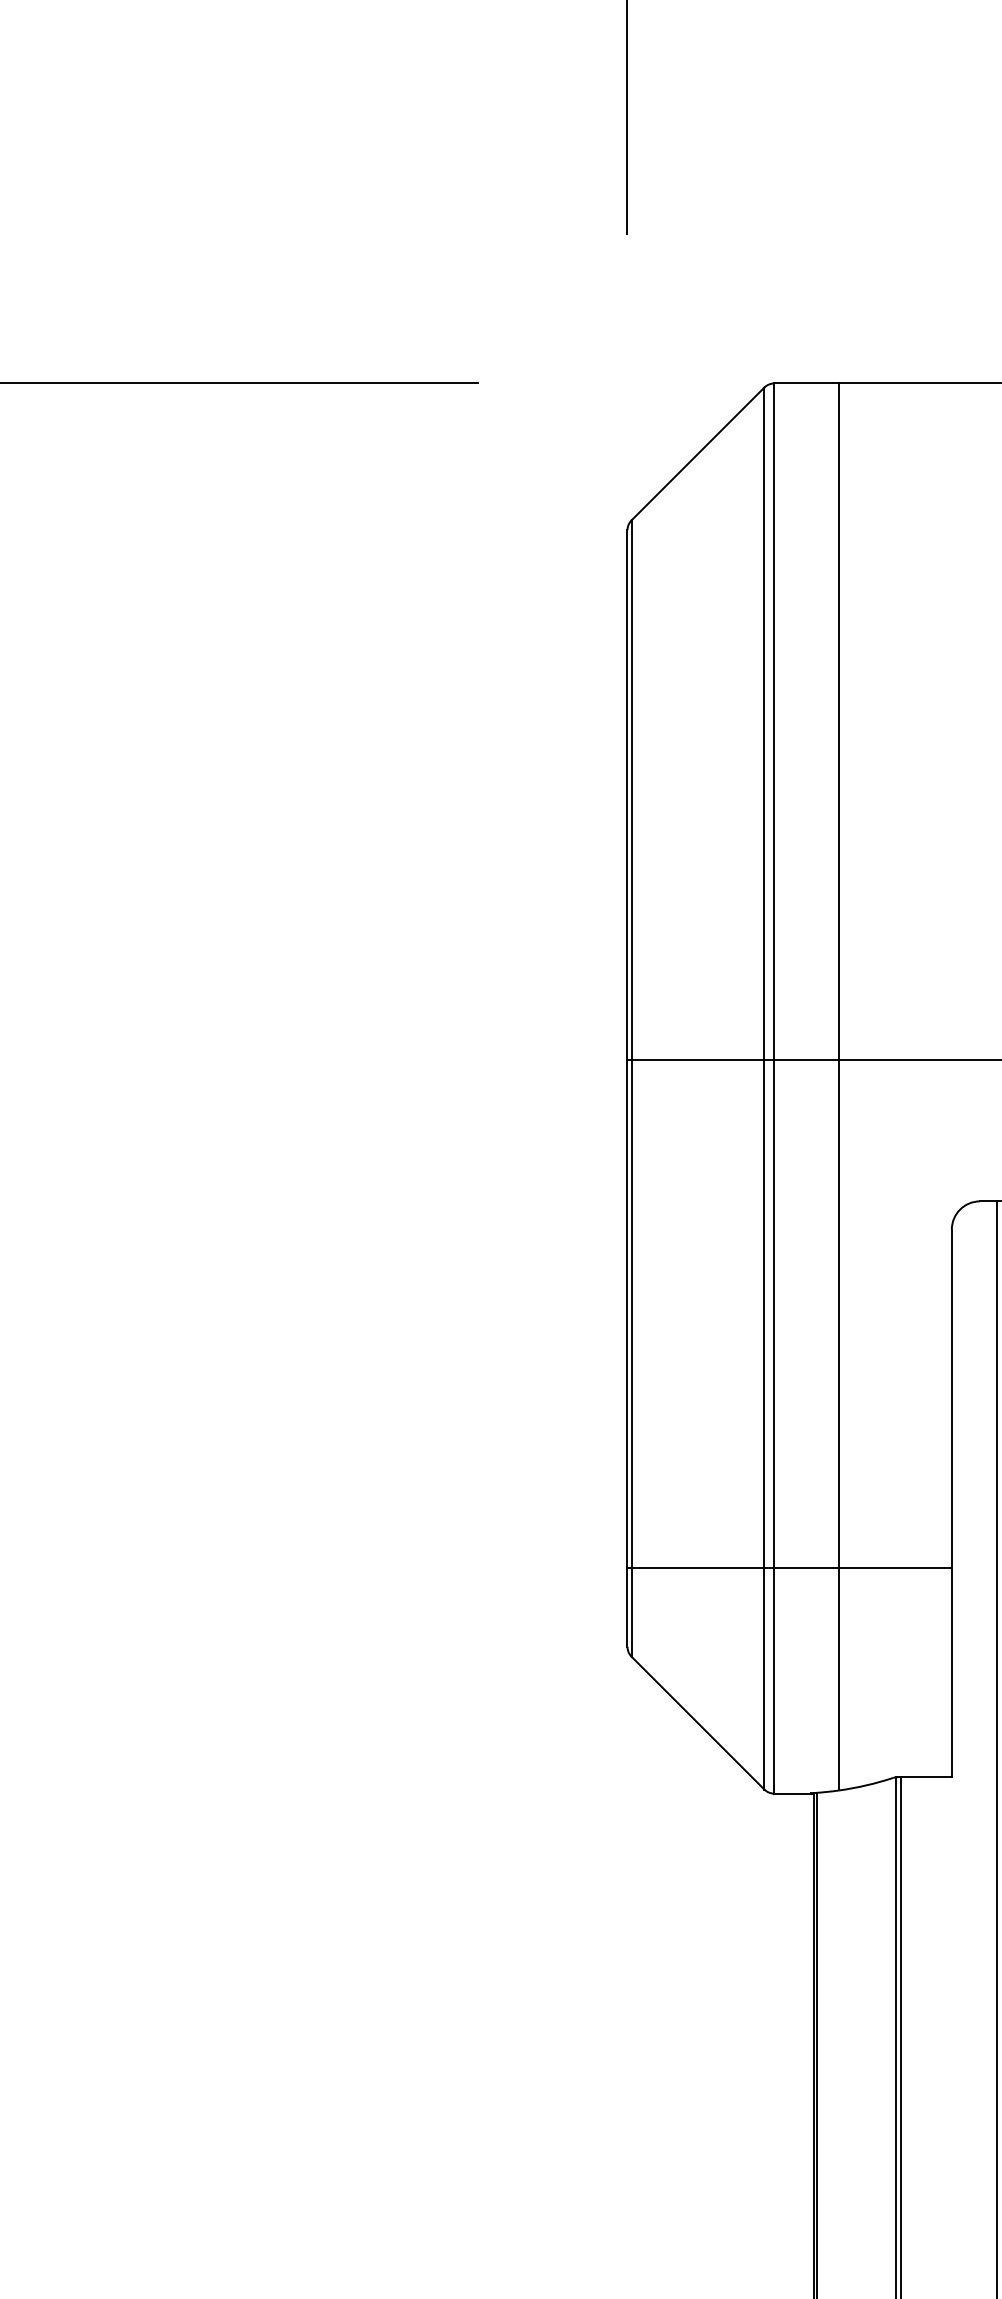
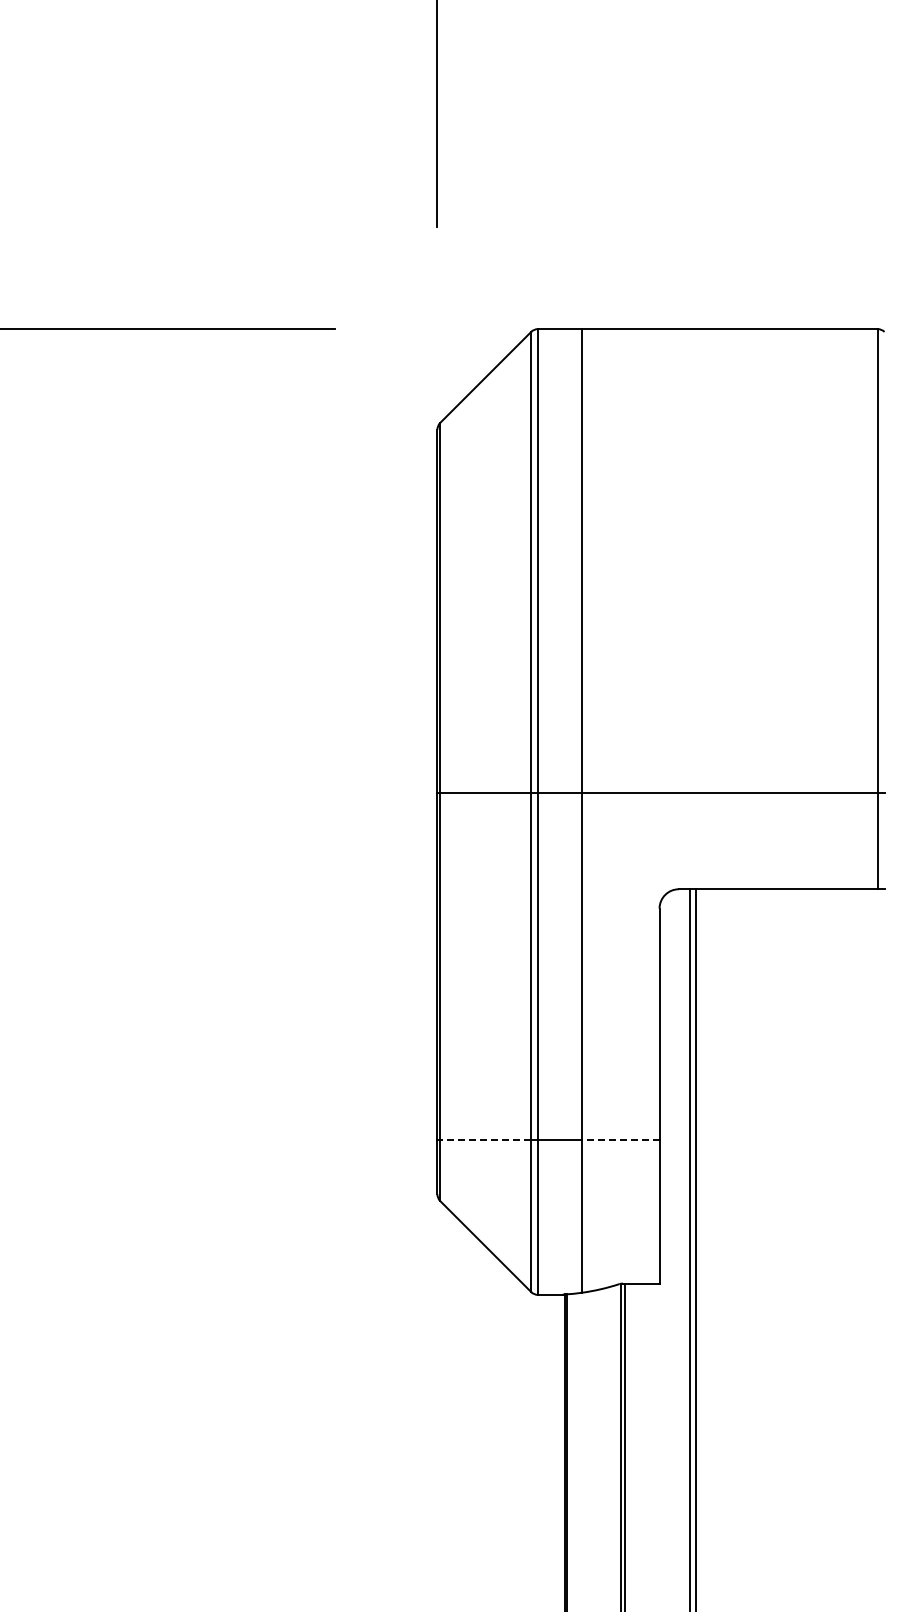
line: (697, 1568) -> (485, 1140), solid -> dashed
line: (894, 1568) -> (620, 1140), solid -> dashed

